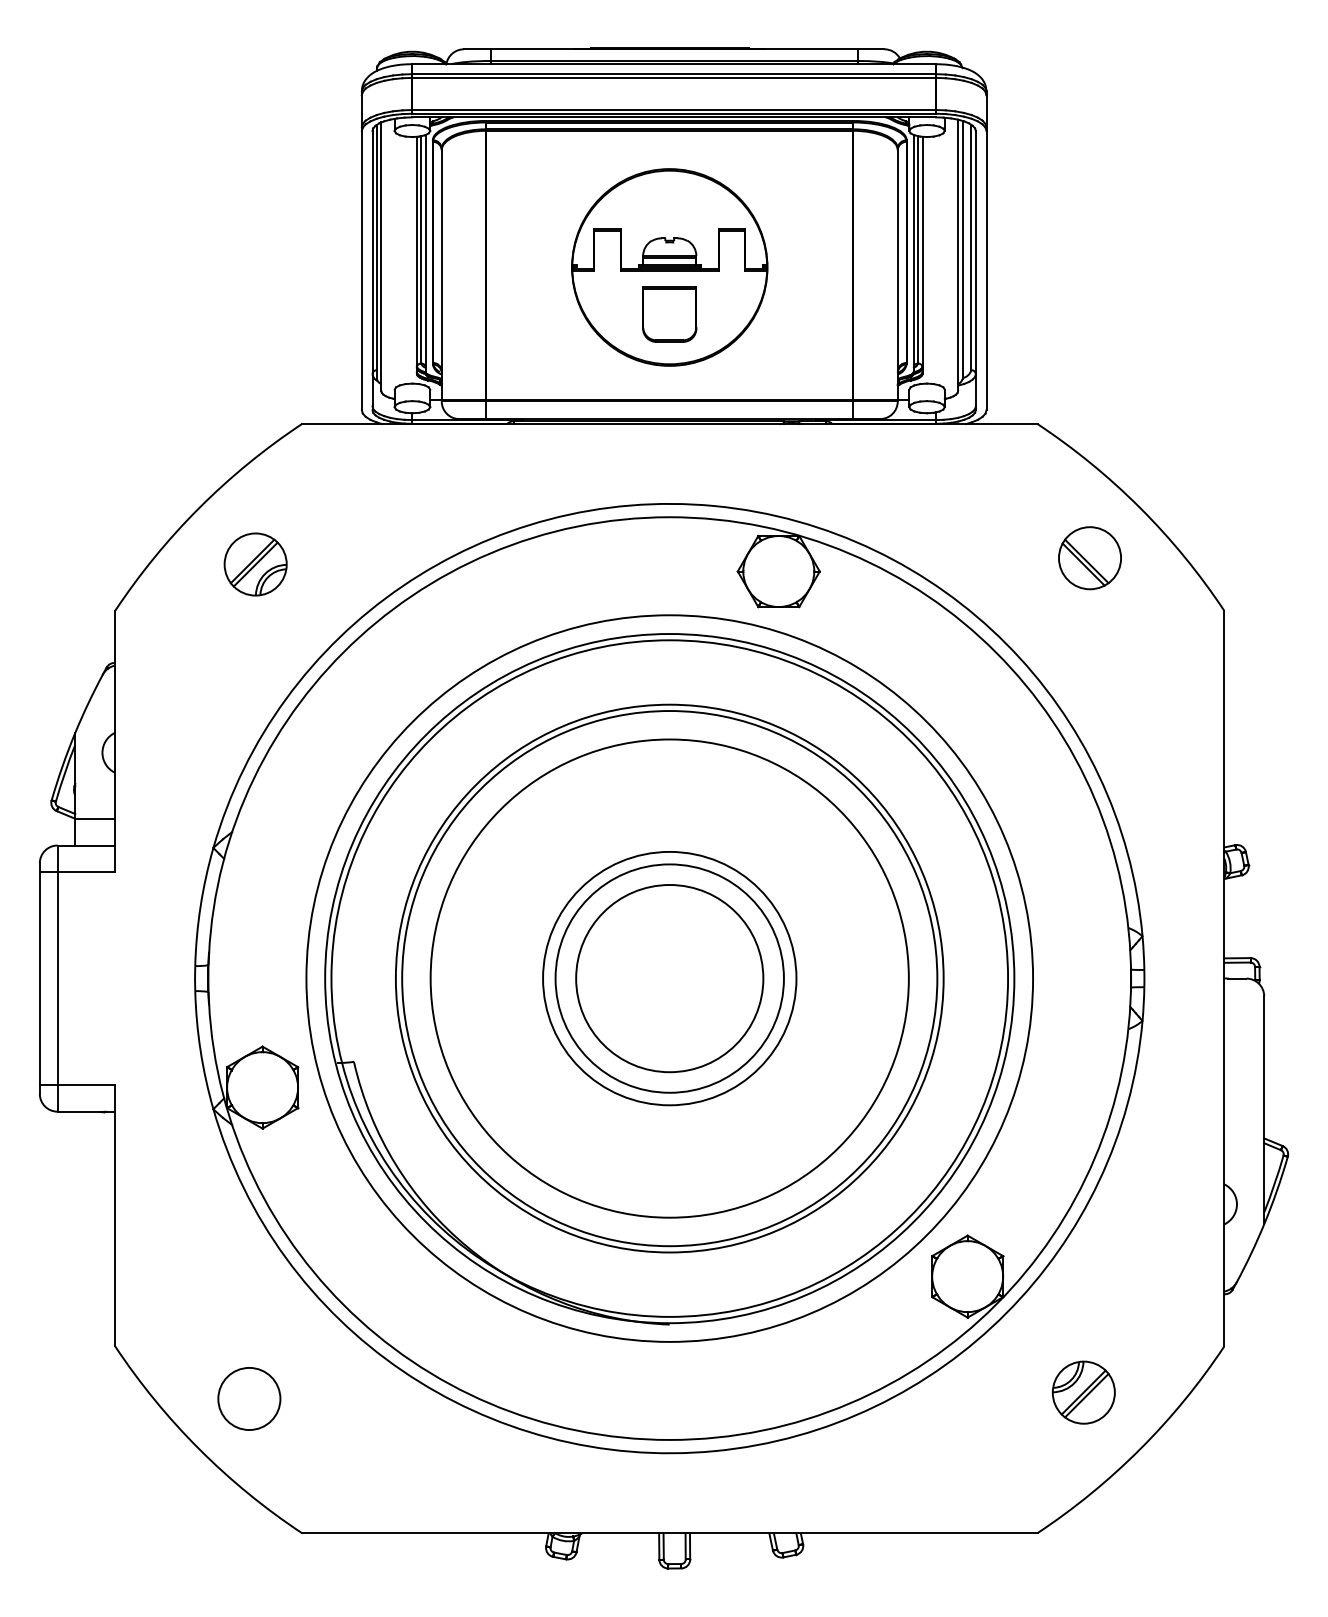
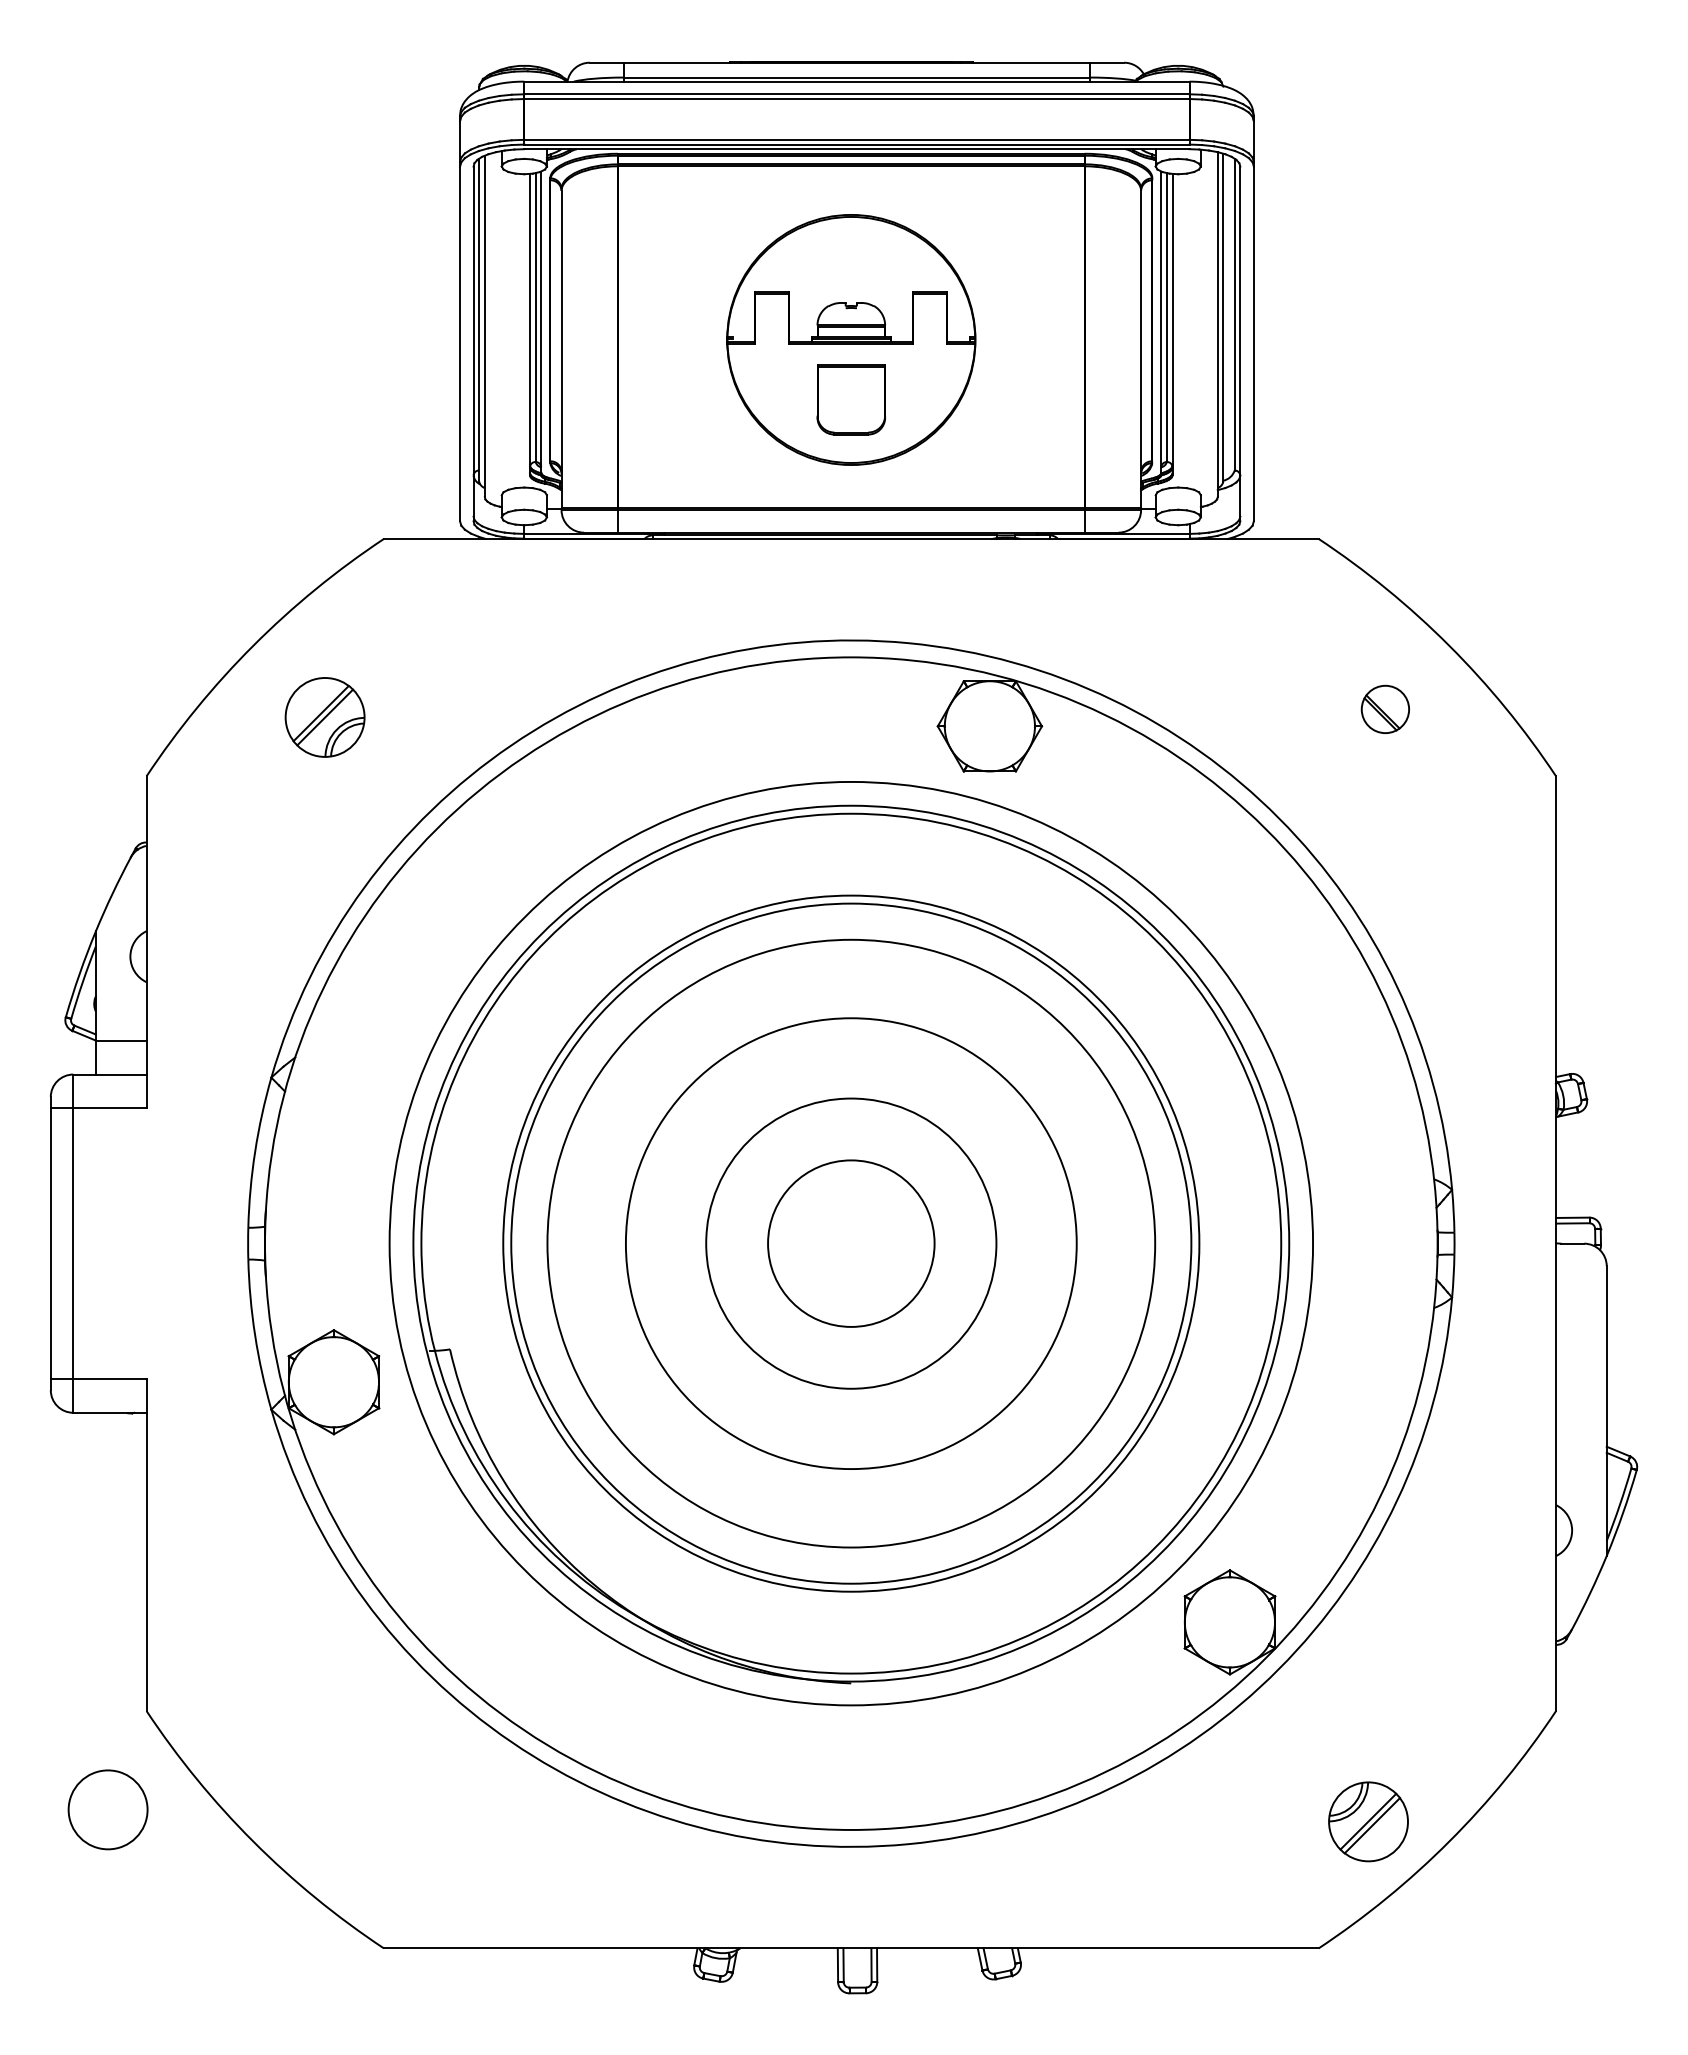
part: (1090, 558) -> (1385, 709), size x0.6
circle: (669, 978) -> (851, 1243), size x0.7
circle: (669, 978) -> (851, 1243), size x1.4
part: (1083, 1392) -> (1368, 1821), moved
circle: (248, 1398) -> (107, 1809), moved

